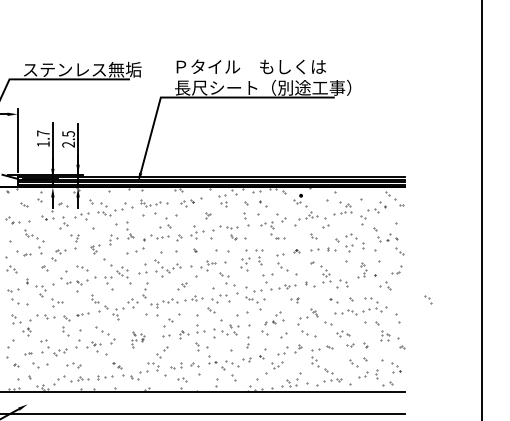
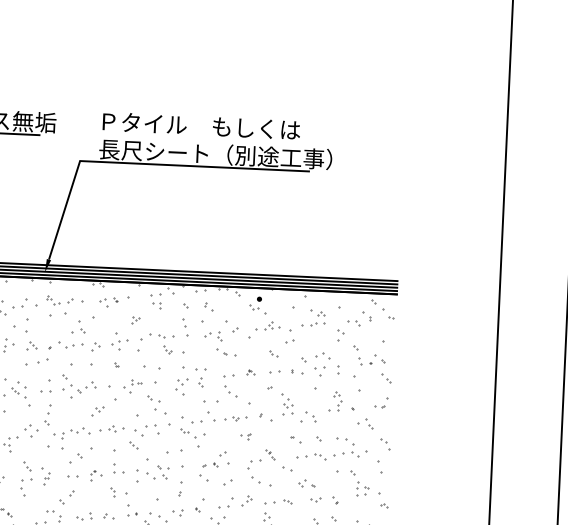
part: (130, 230) -> (32, 334), size x1.43
part: (428, 299) -> (385, 443), moved
part: (137, 339) -> (34, 479), size x1.67

